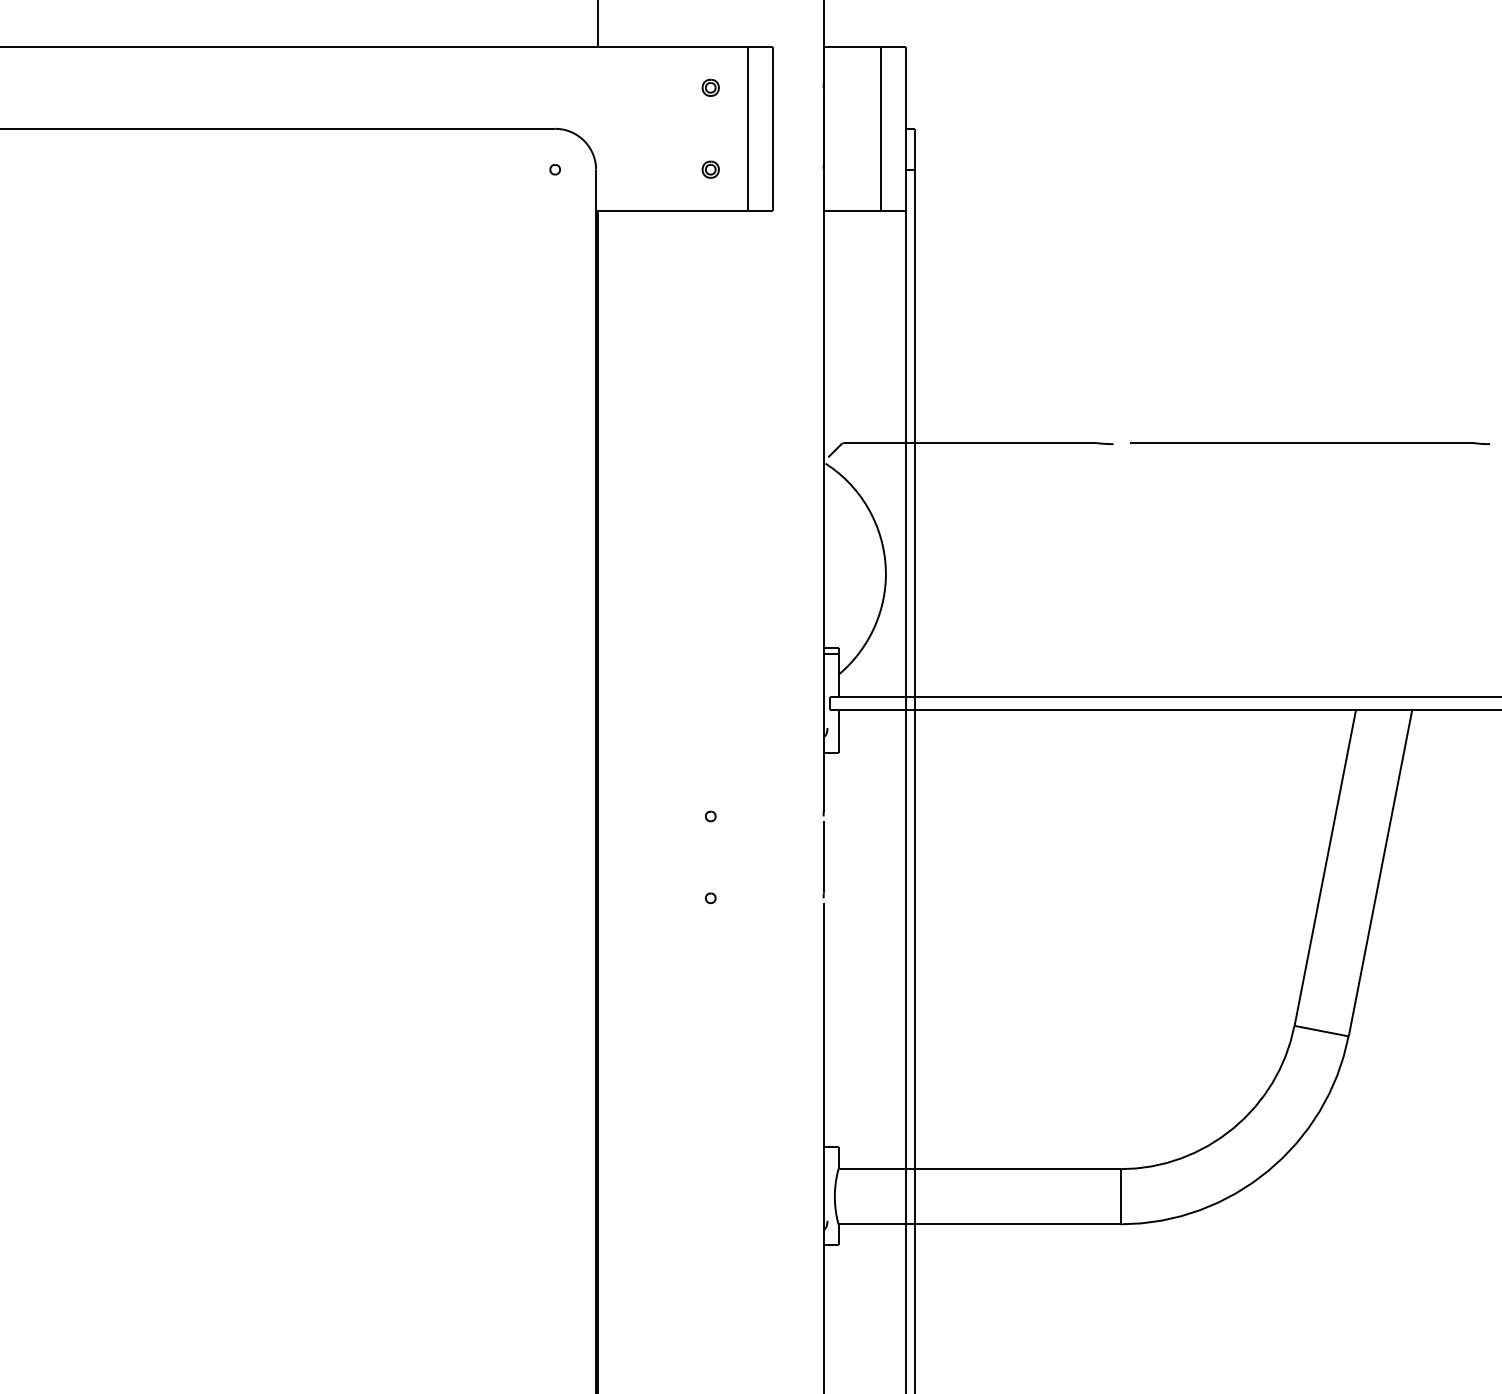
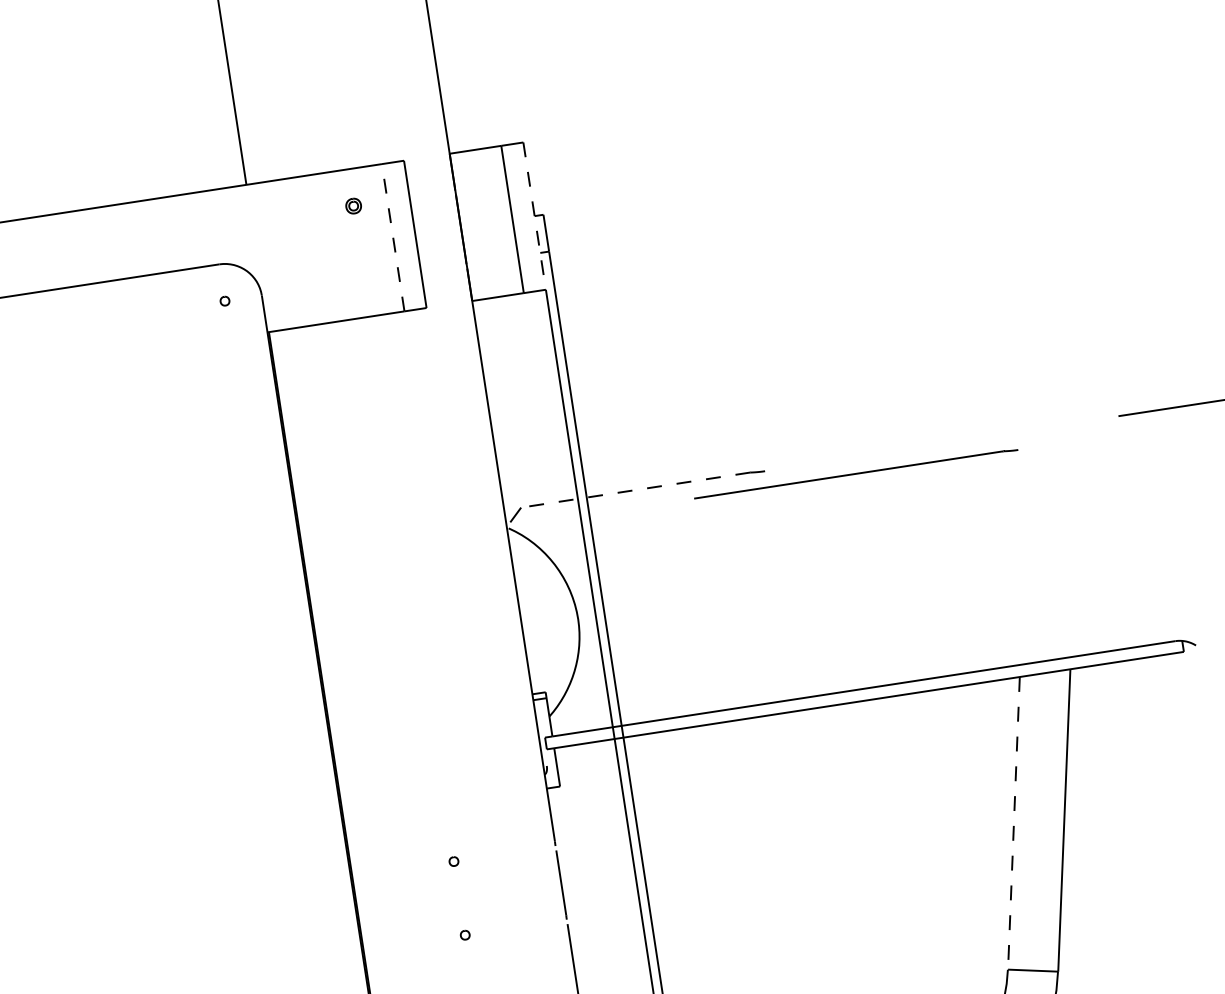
line: (748, 128) -> (393, 237), solid -> dashed
line: (905, 128) -> (534, 215), solid -> dashed
part: (710, 169) -> (364, 279), removed
line: (969, 443) -> (635, 490), solid -> dashed
line: (1310, 443) -> (856, 474), moved
line: (1325, 868) -> (1014, 823), solid -> dashed

